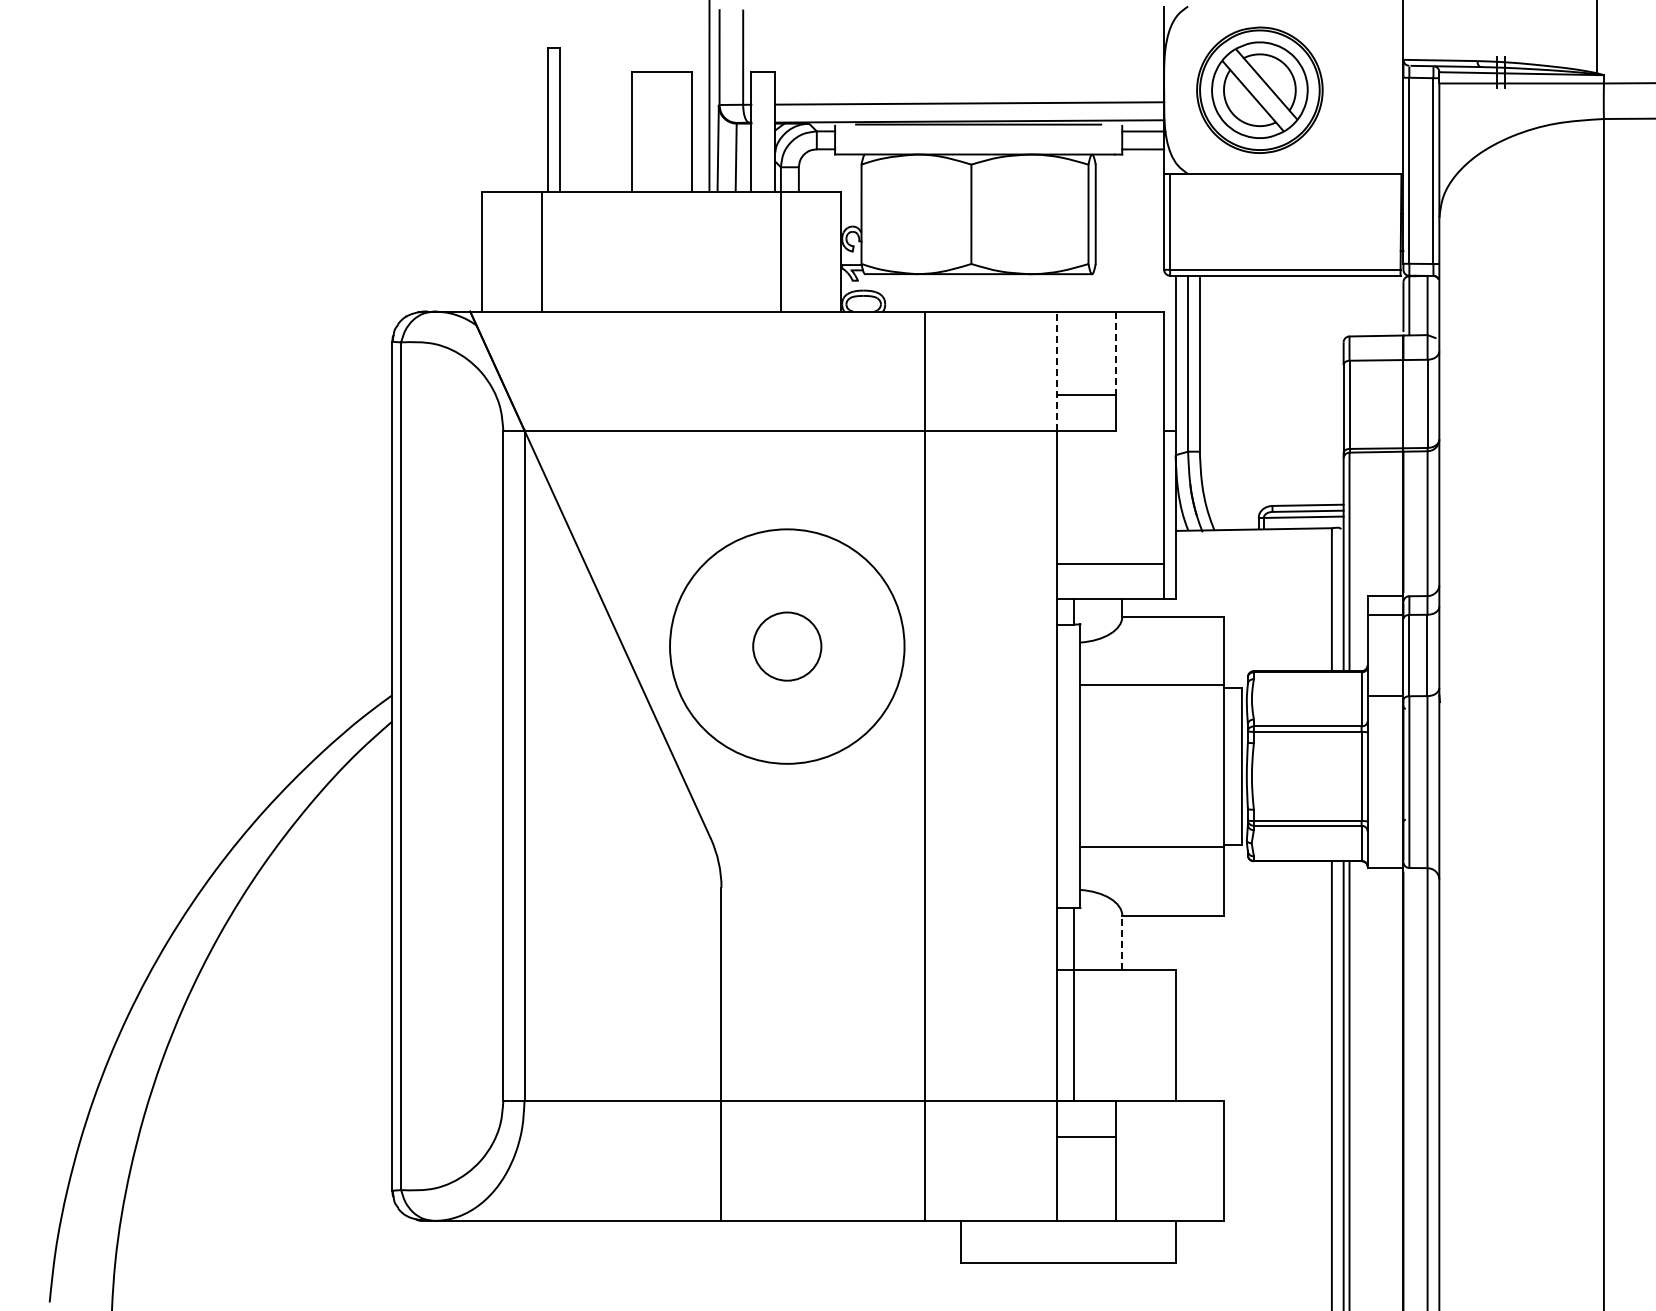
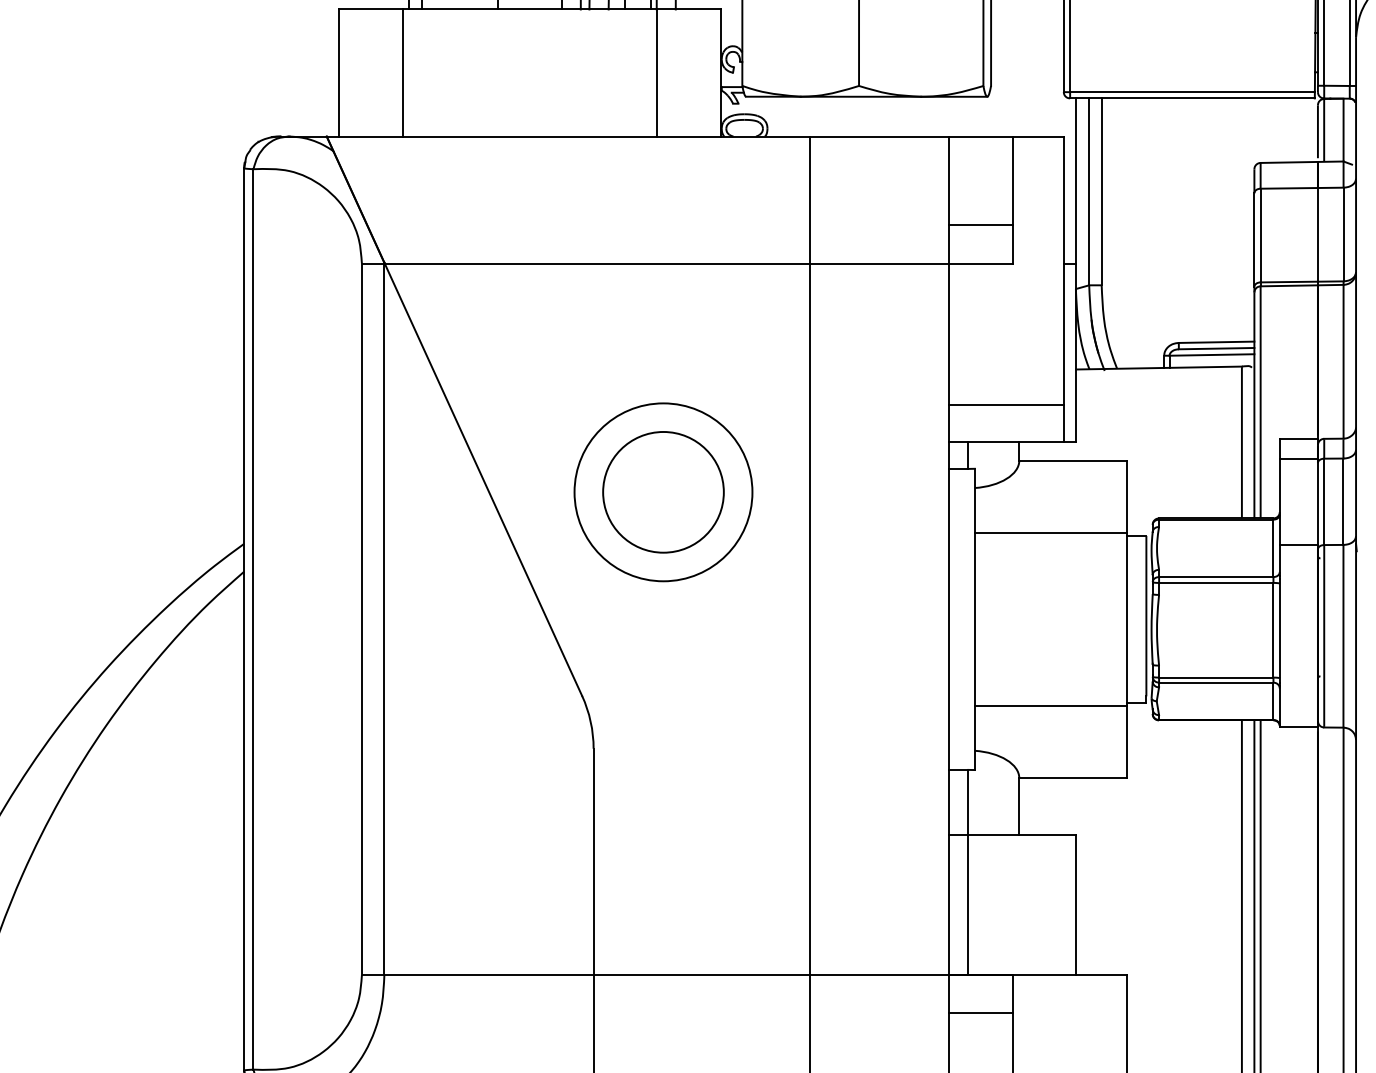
line: (1116, 353) -> (1013, 181), dashed -> solid
line: (1056, 371) -> (949, 200), dashed -> solid
circle: (787, 646) -> (663, 492), size x0.71
circle: (787, 646) -> (663, 492), size x1.67
line: (1122, 942) -> (1019, 806), dashed -> solid

